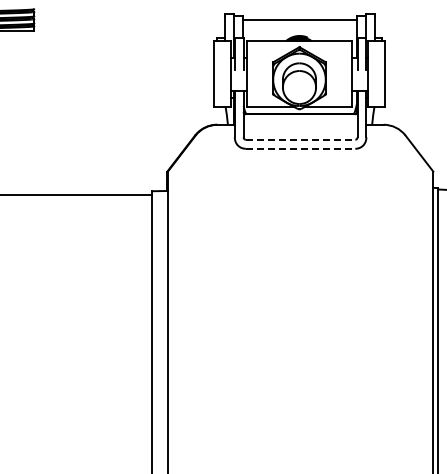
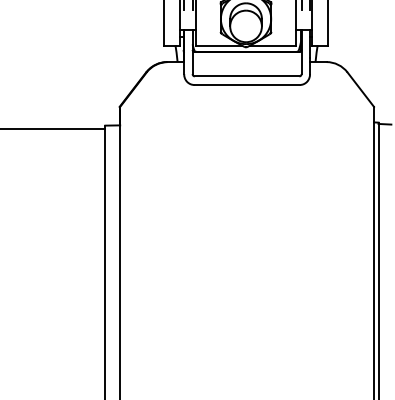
line: (300, 139) -> (247, 76), dashed -> solid
line: (300, 148) -> (247, 84), dashed -> solid

